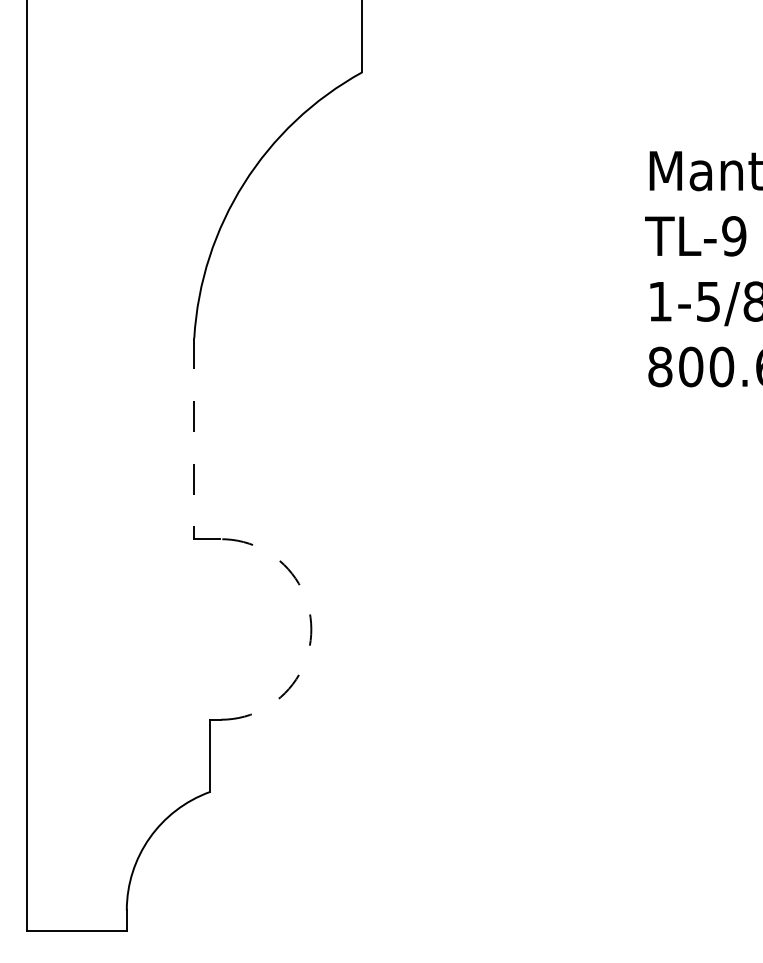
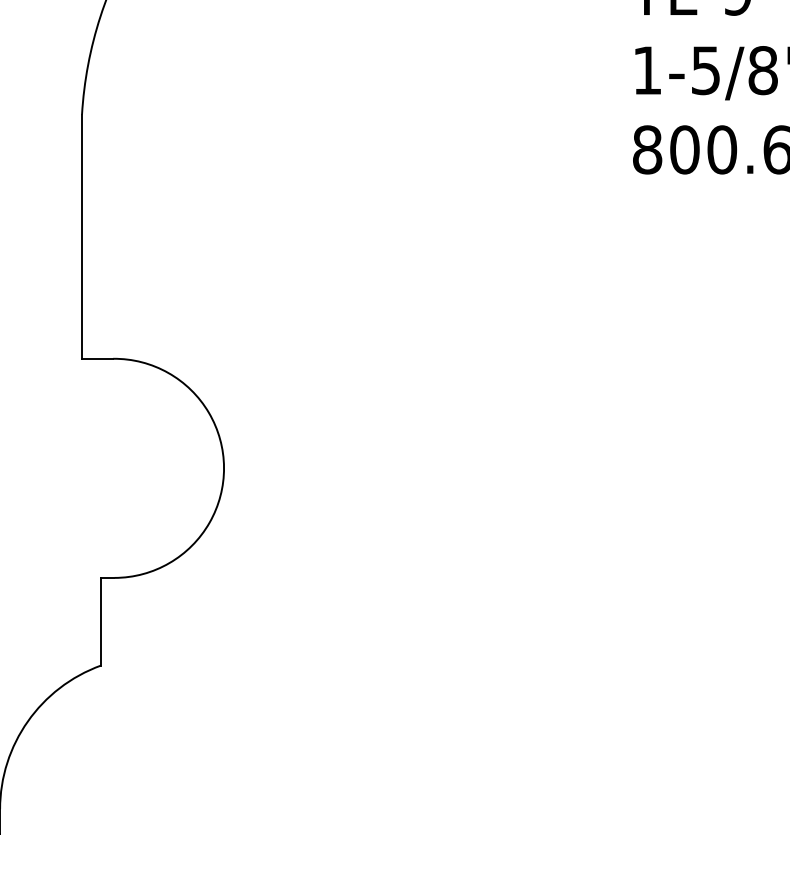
line: (194, 438) -> (82, 236), dashed -> solid
arc: (311, 628) -> (224, 467), dashed -> solid

